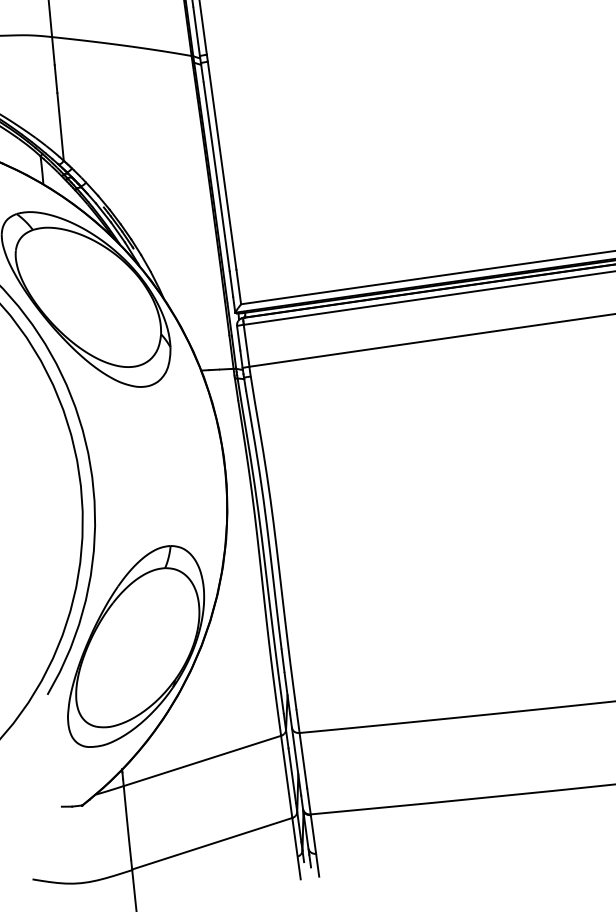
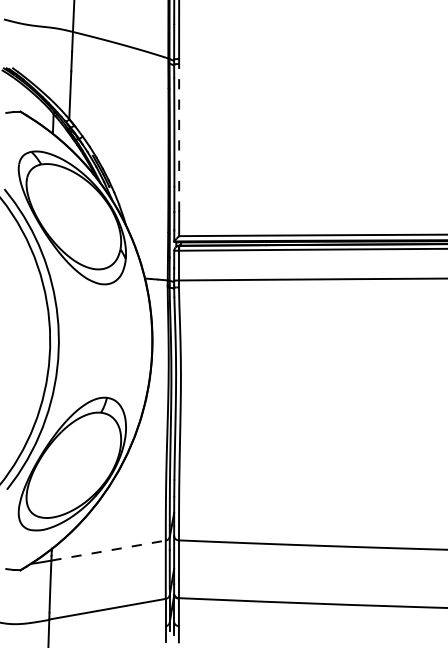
line: (222, 165) -> (179, 137), solid -> dashed
line: (203, 760) -> (109, 550), solid -> dashed

